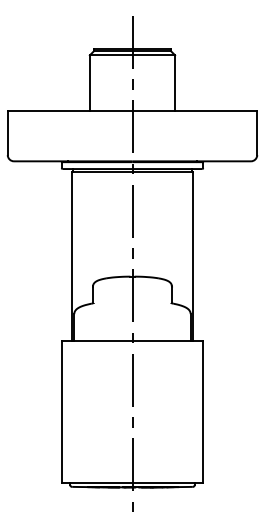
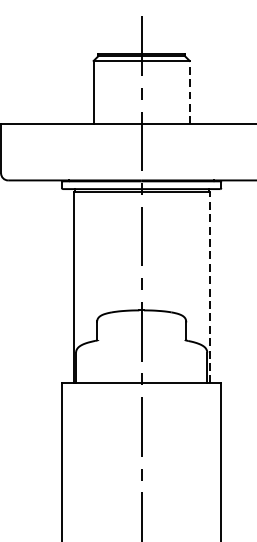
line: (175, 82) -> (190, 91), solid -> dashed
line: (192, 256) -> (209, 287), solid -> dashed

